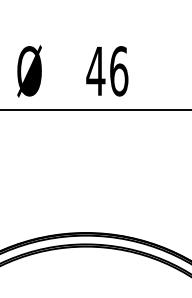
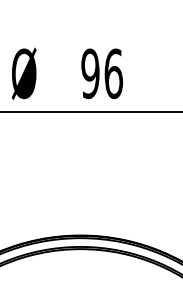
text: (95, 71) -> (90, 74), 46 -> 96

